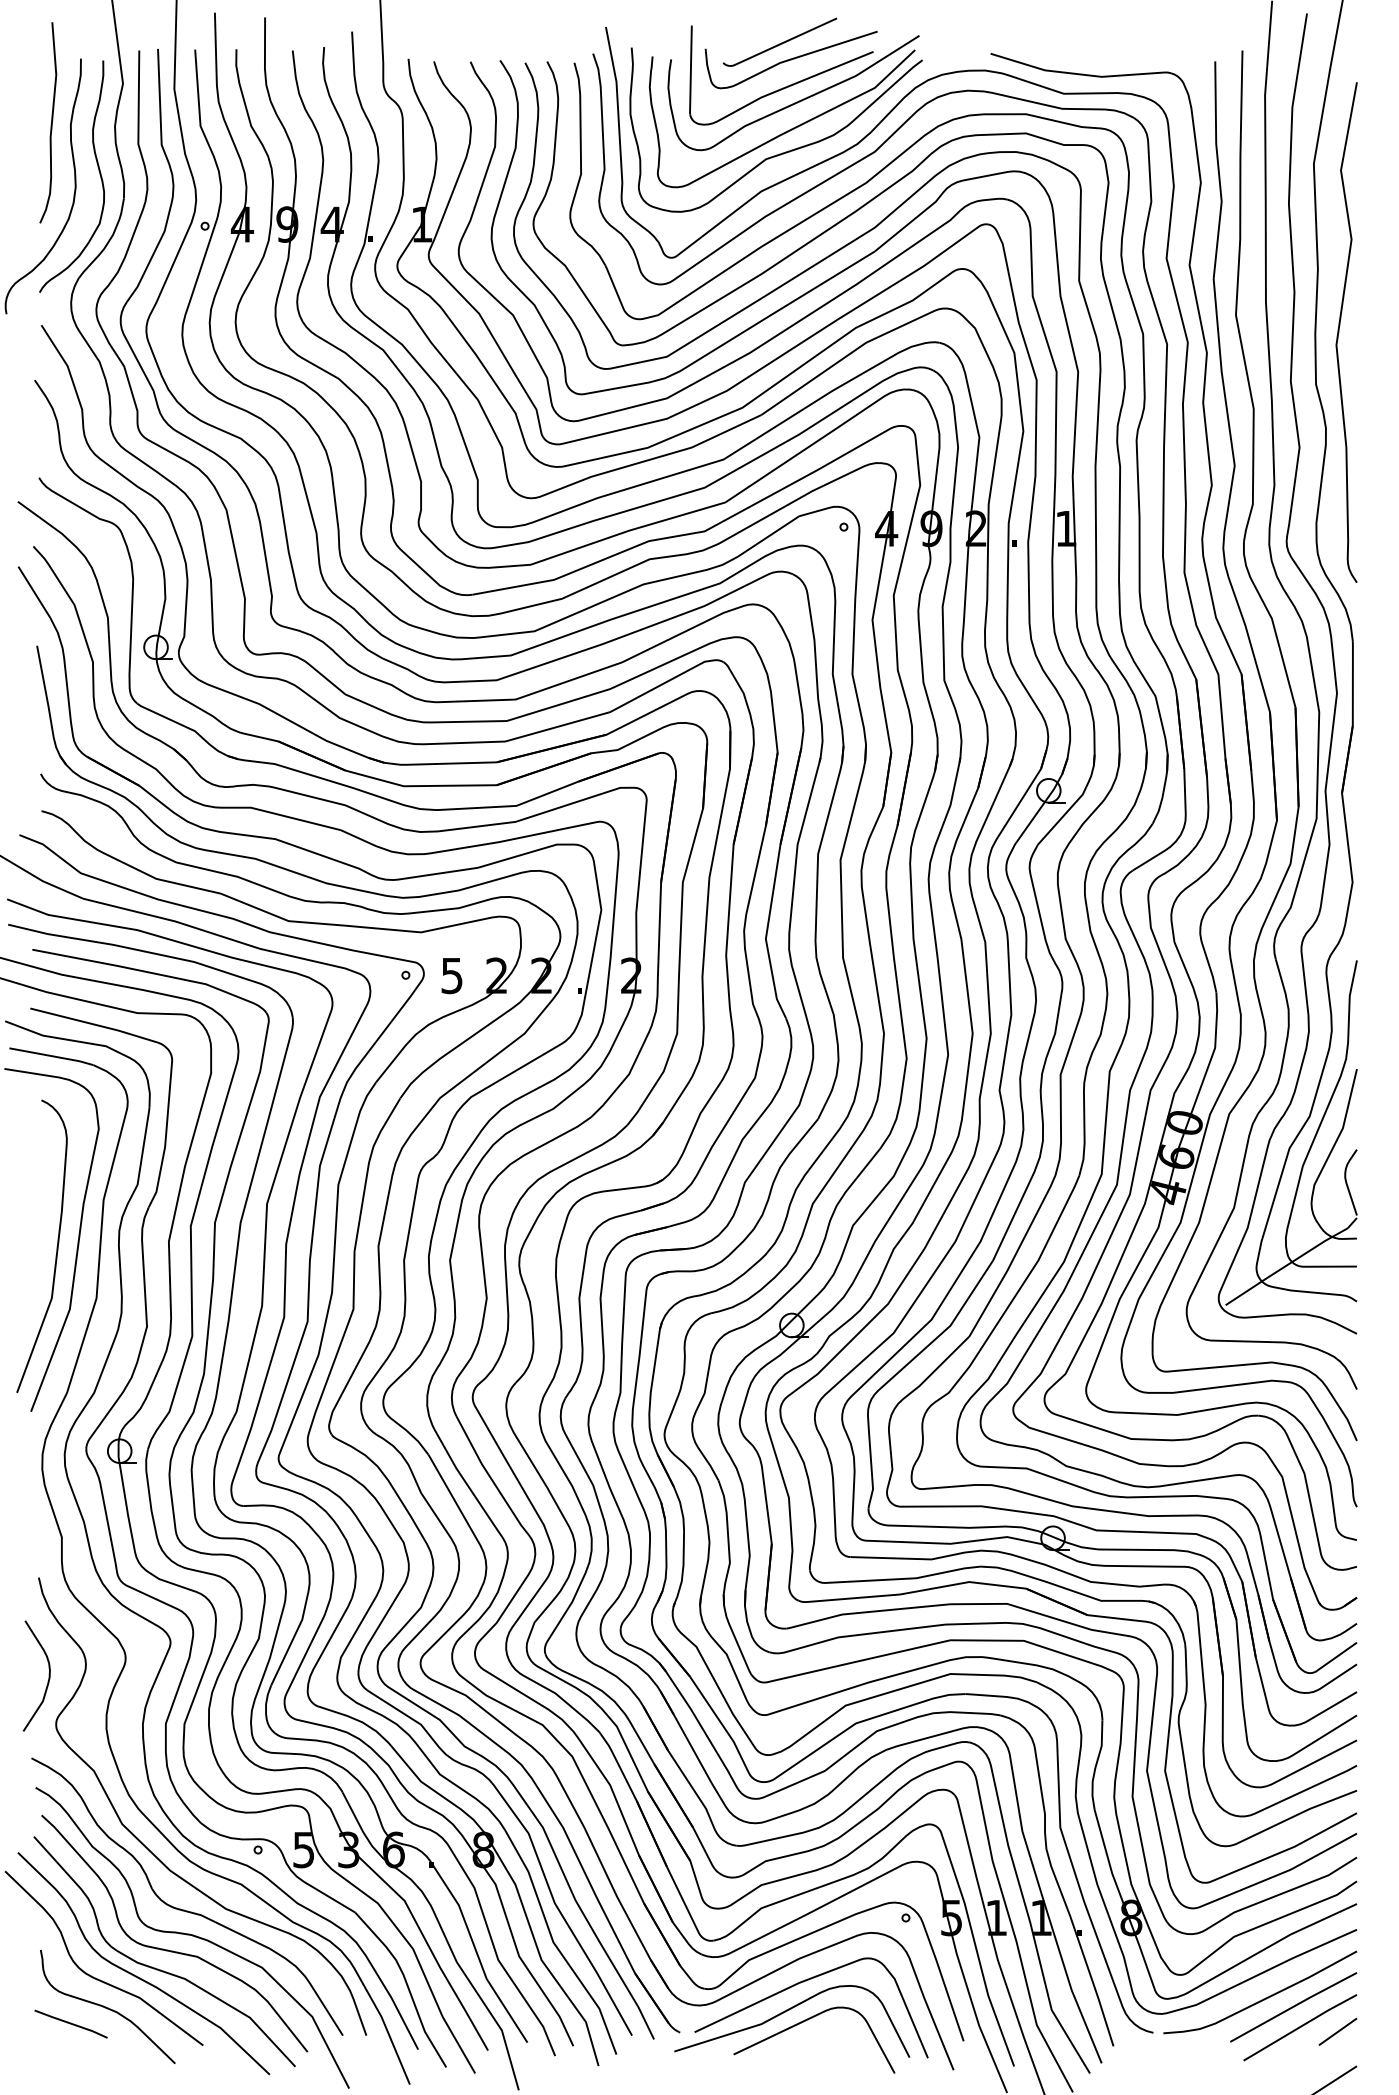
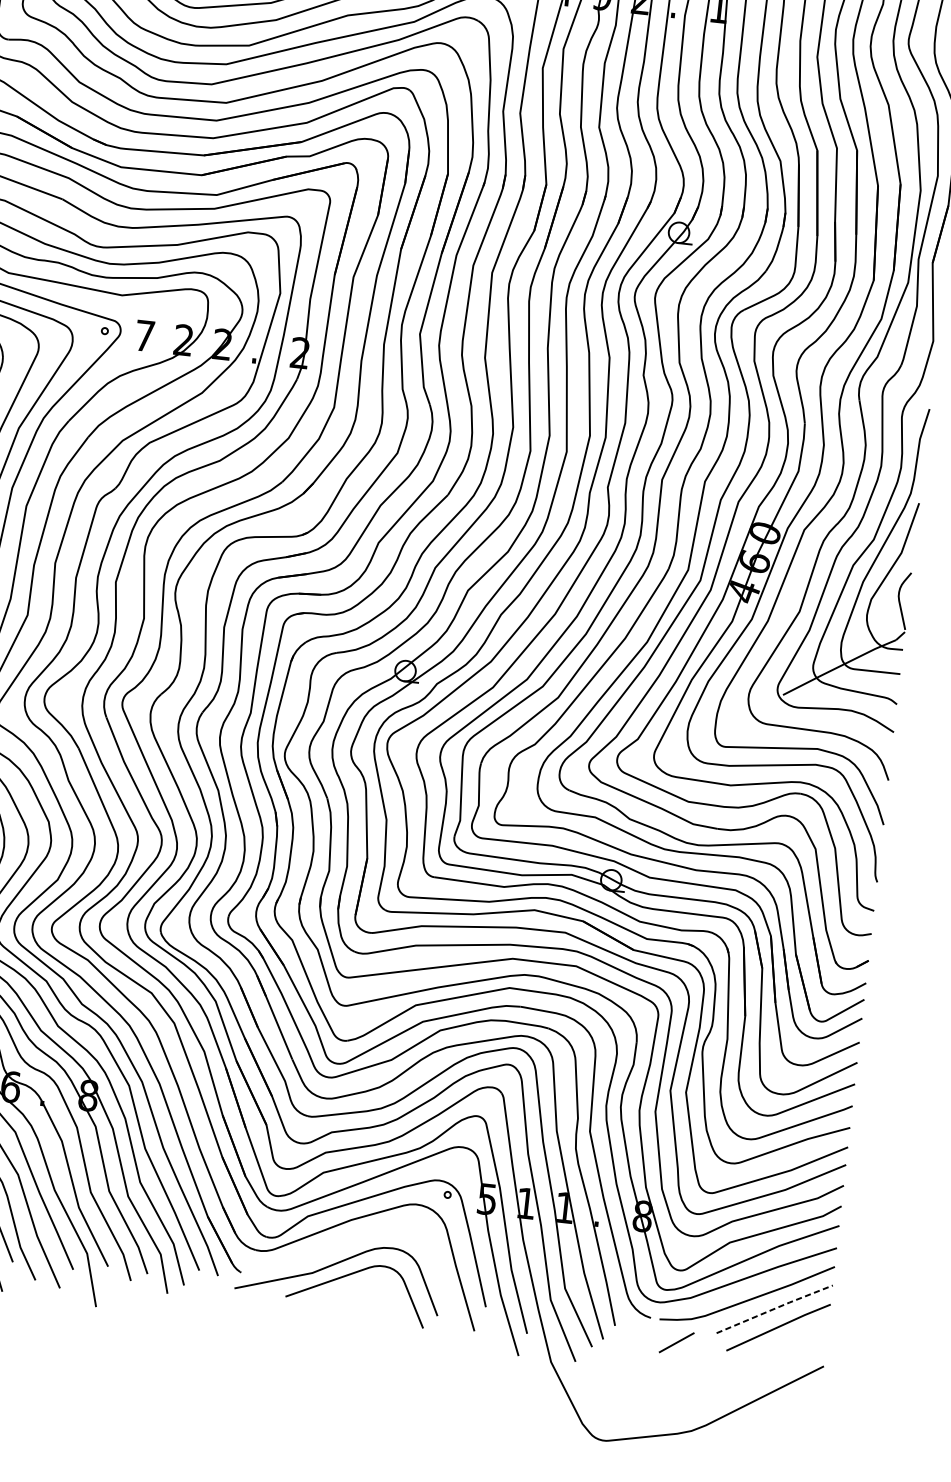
text: (451, 976) -> (144, 336), 5 -> 7
curve: (803, 1982) -> (352, 1240), removed
line: (1294, 2006) -> (775, 1308), solid -> dashed
line: (1337, 2031) -> (676, 1342), moved

